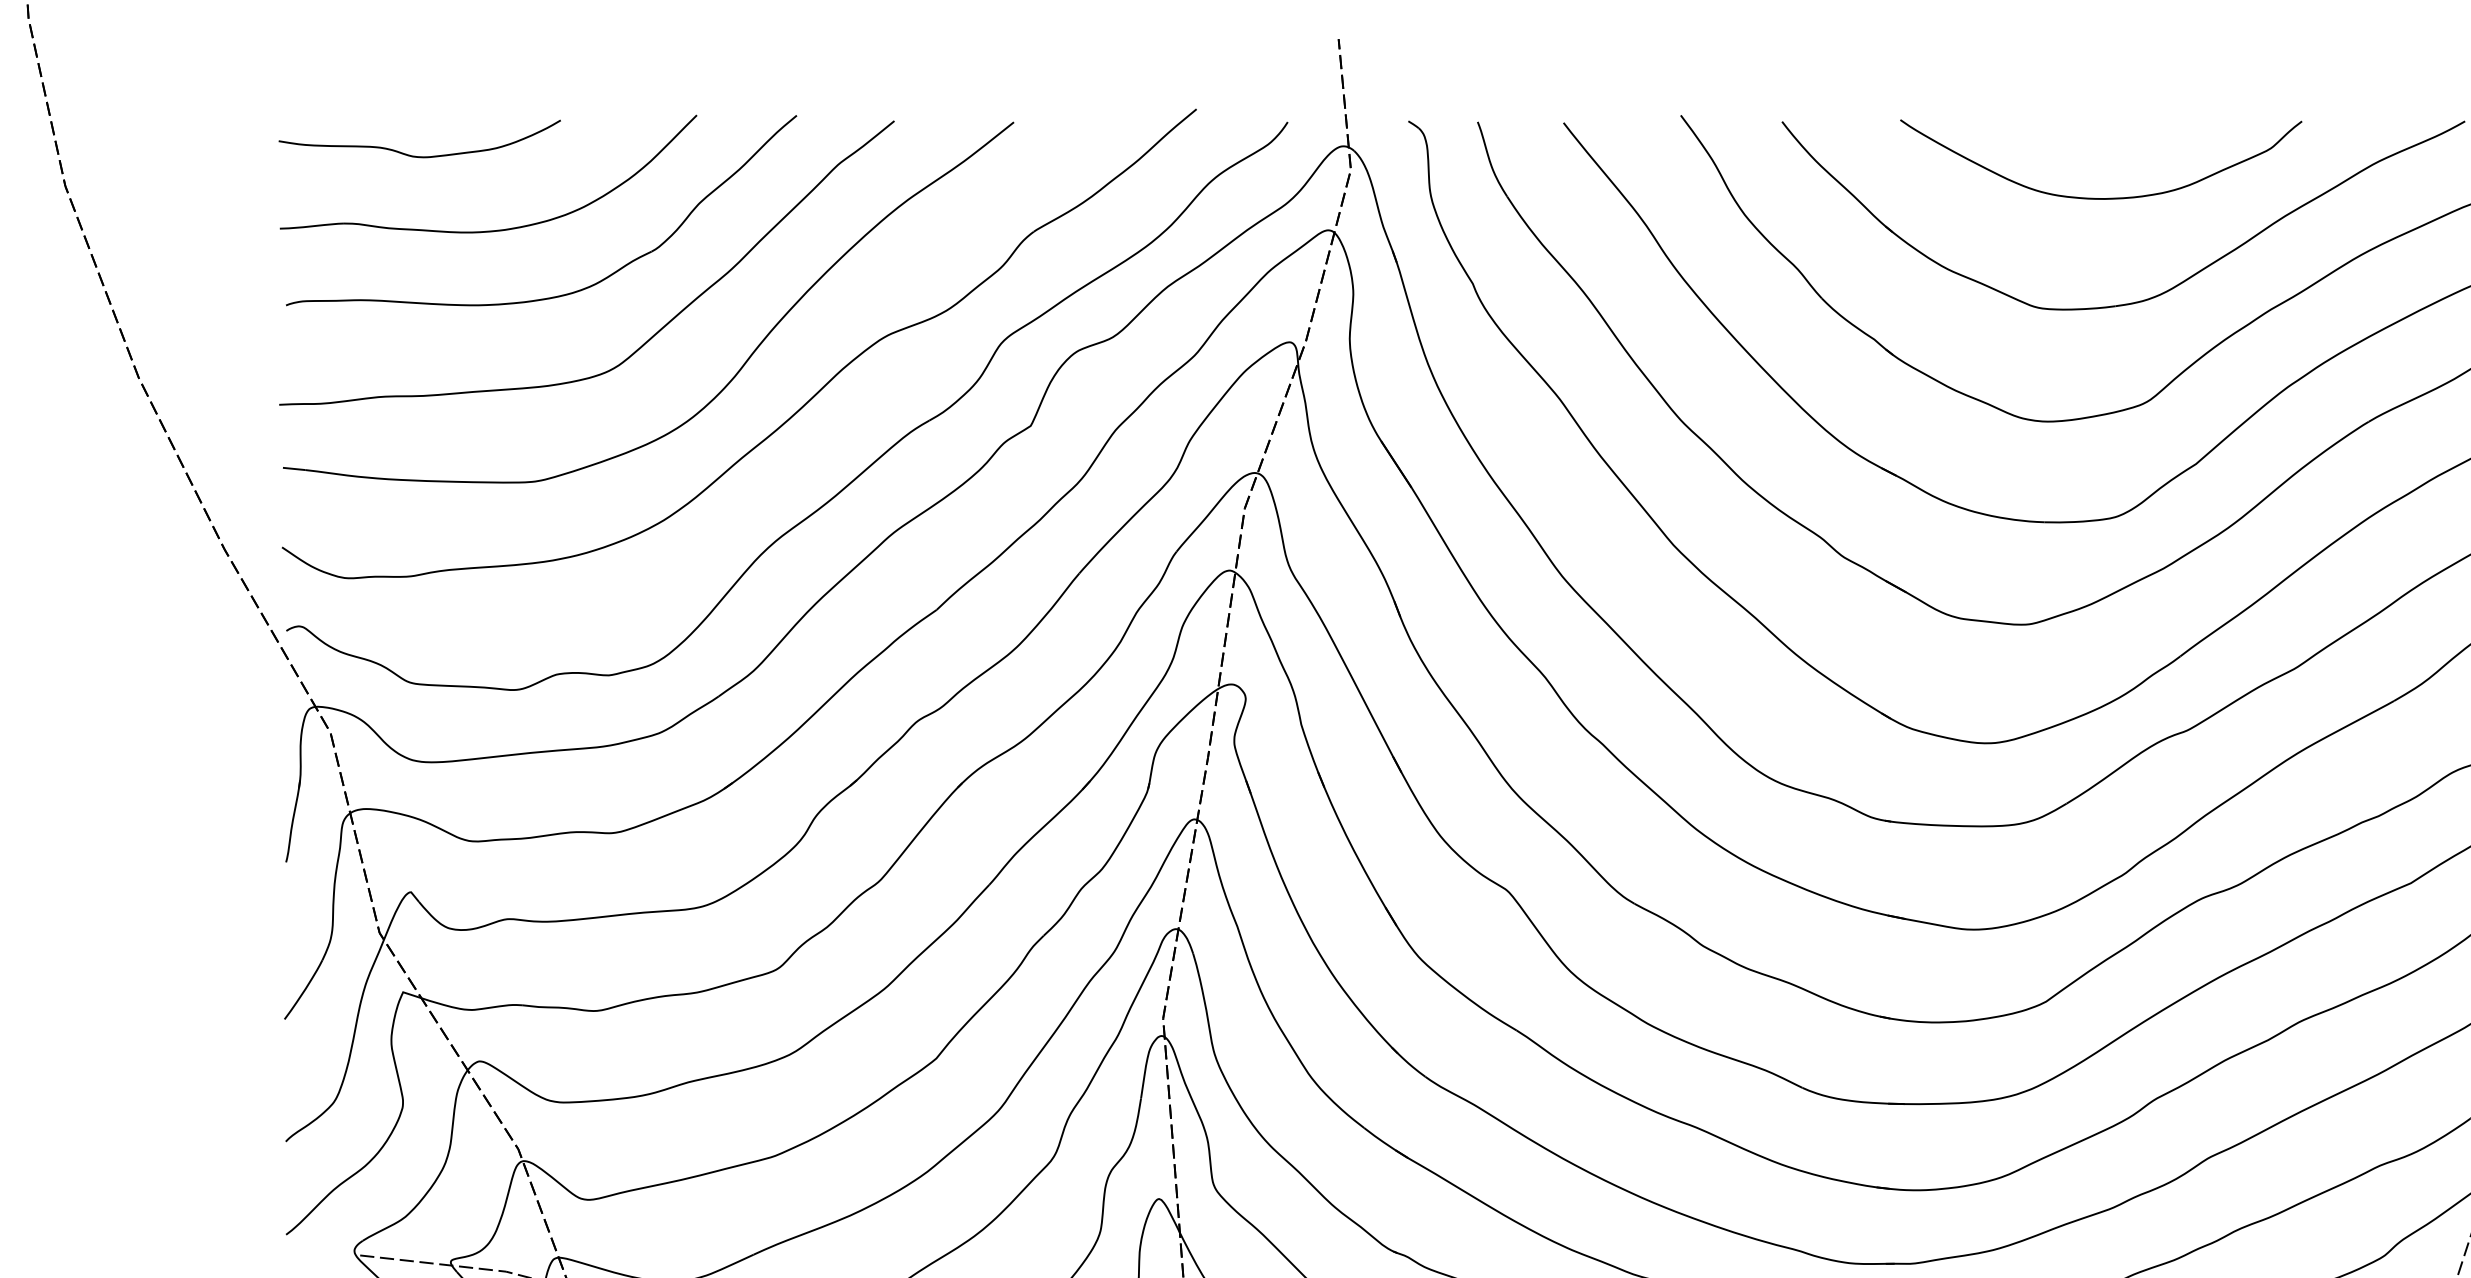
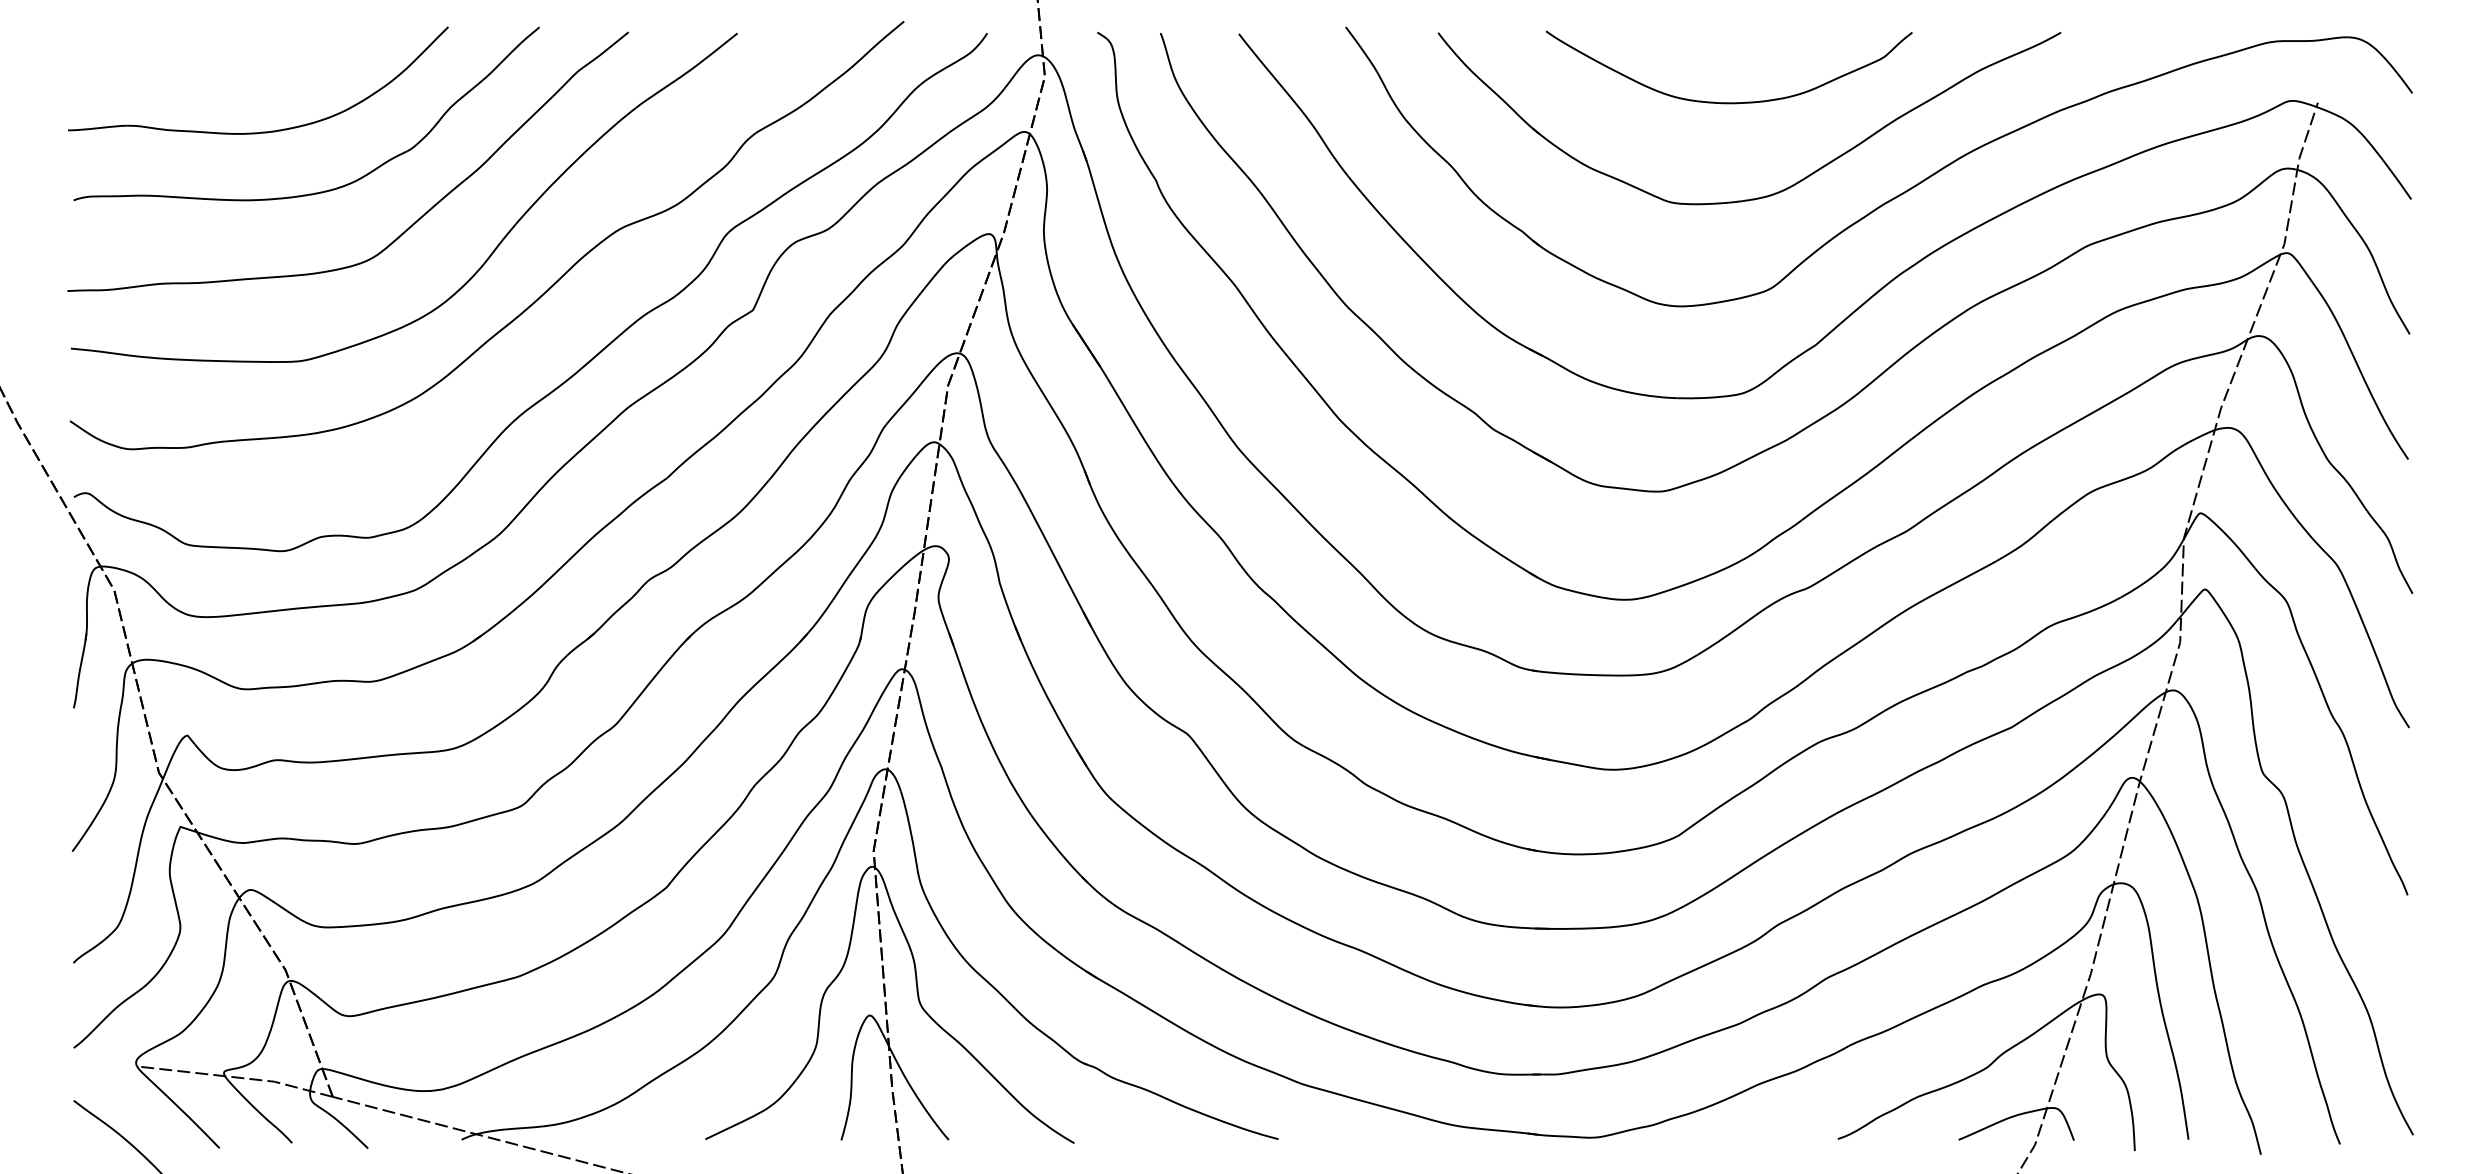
curve: (414, 155) -> (190, 63), removed

